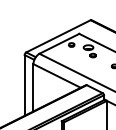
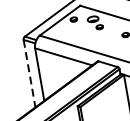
line: (24, 85) -> (29, 73), solid -> dashed

